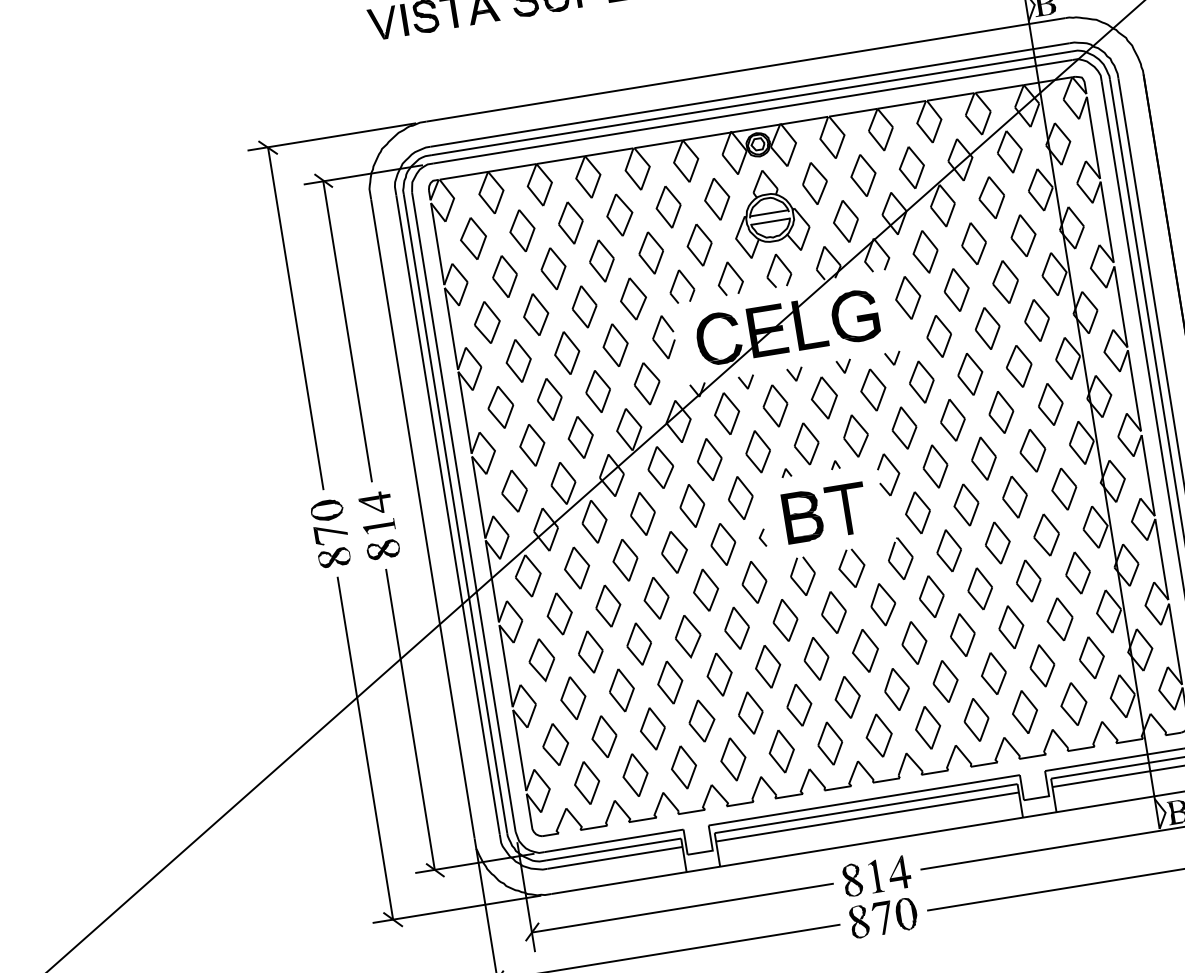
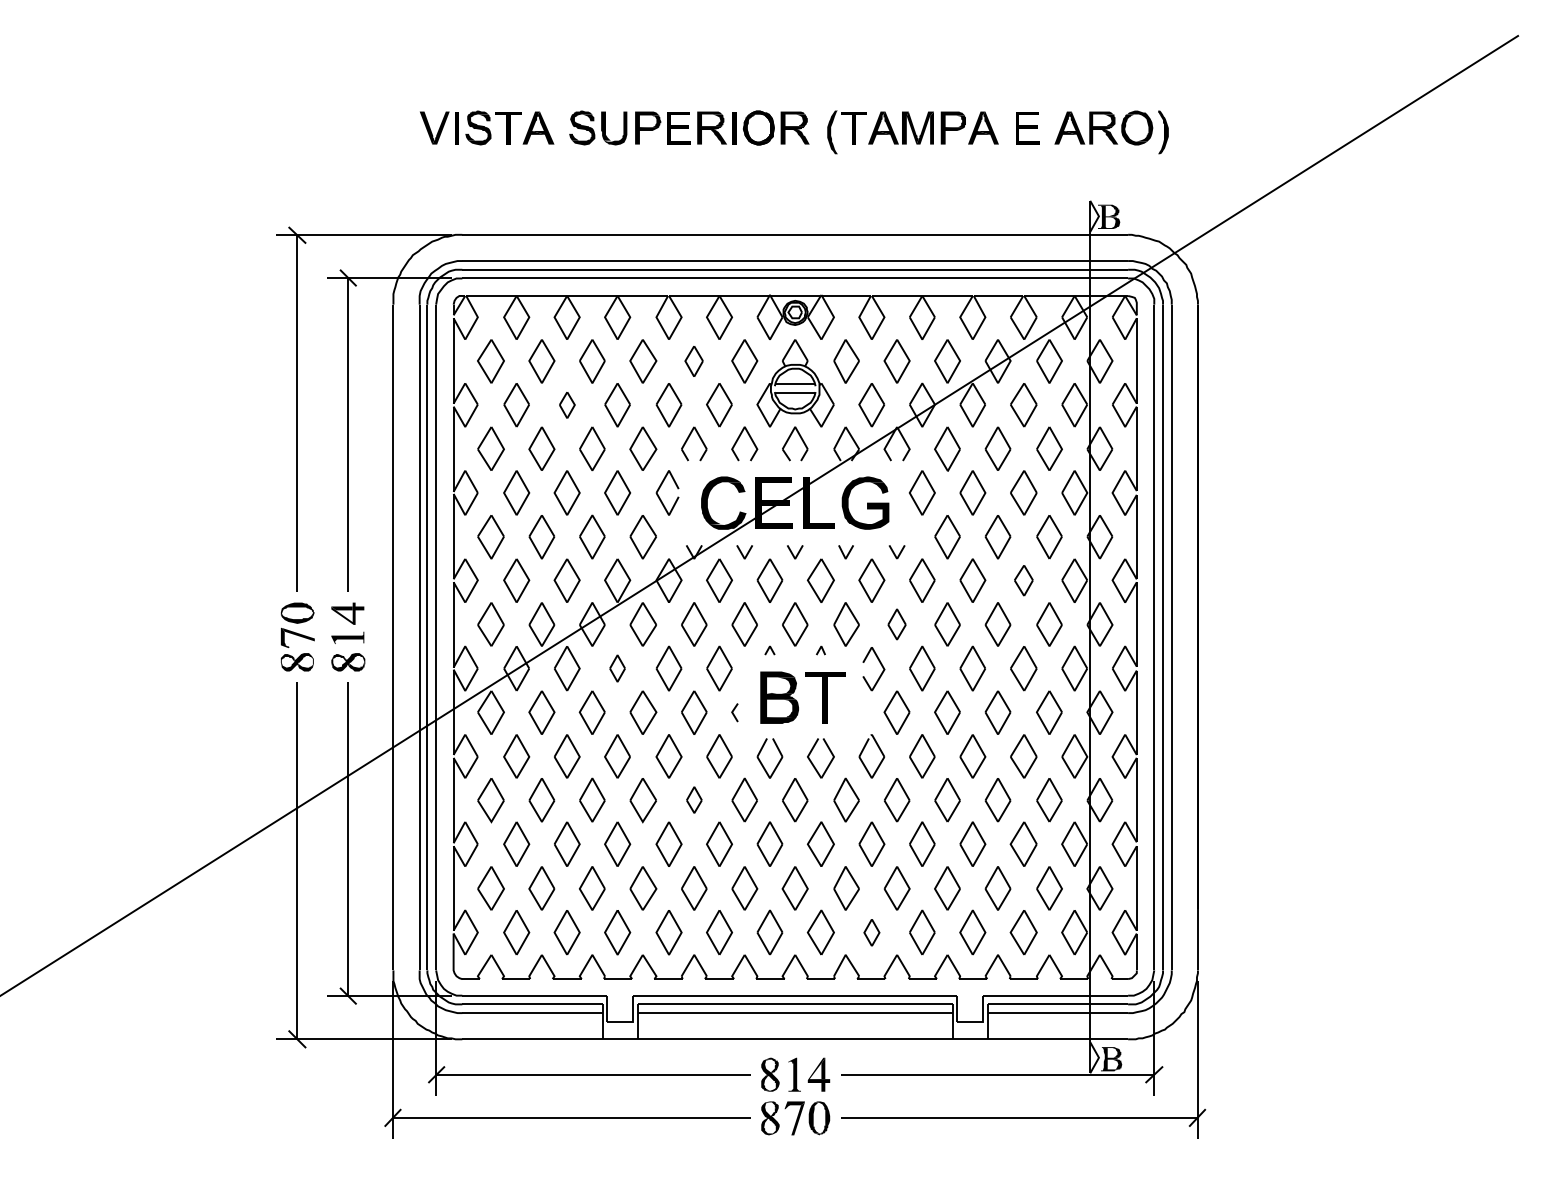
part: (668, 207) -> (693, 361), size x0.7
part: (553, 269) -> (567, 405), size x0.6
part: (1018, 366) -> (1023, 580), size x0.7
part: (903, 428) -> (896, 624), size x0.7
part: (642, 513) -> (617, 668), size x0.6
part: (737, 627) -> (694, 799), size x0.6
part: (927, 727) -> (871, 932), size x0.6

